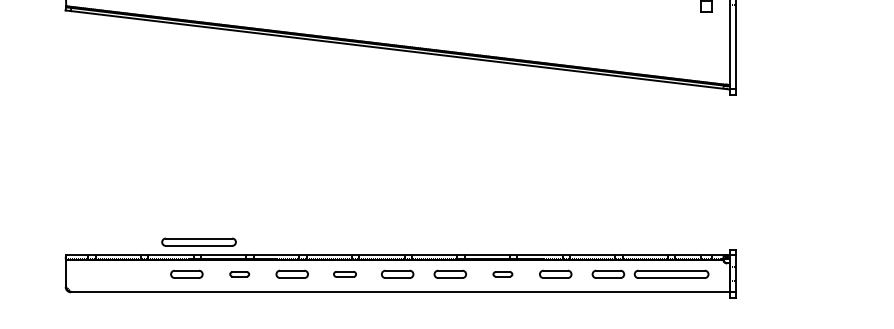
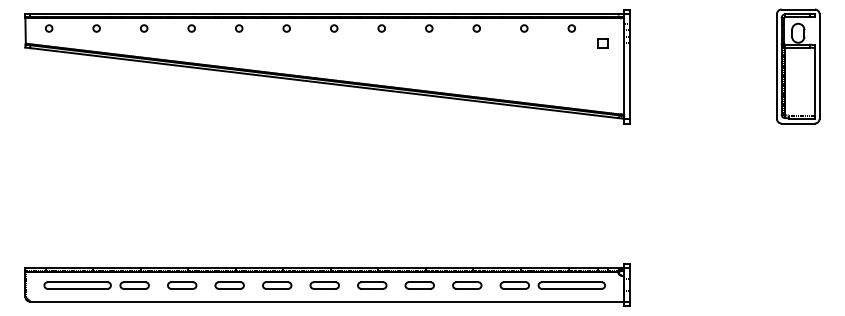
part: (198, 242) -> (77, 285), moved
part: (239, 274) -> (182, 285), size x1.67
part: (345, 274) -> (277, 285), size x1.43
part: (502, 274) -> (419, 285), size x1.67

